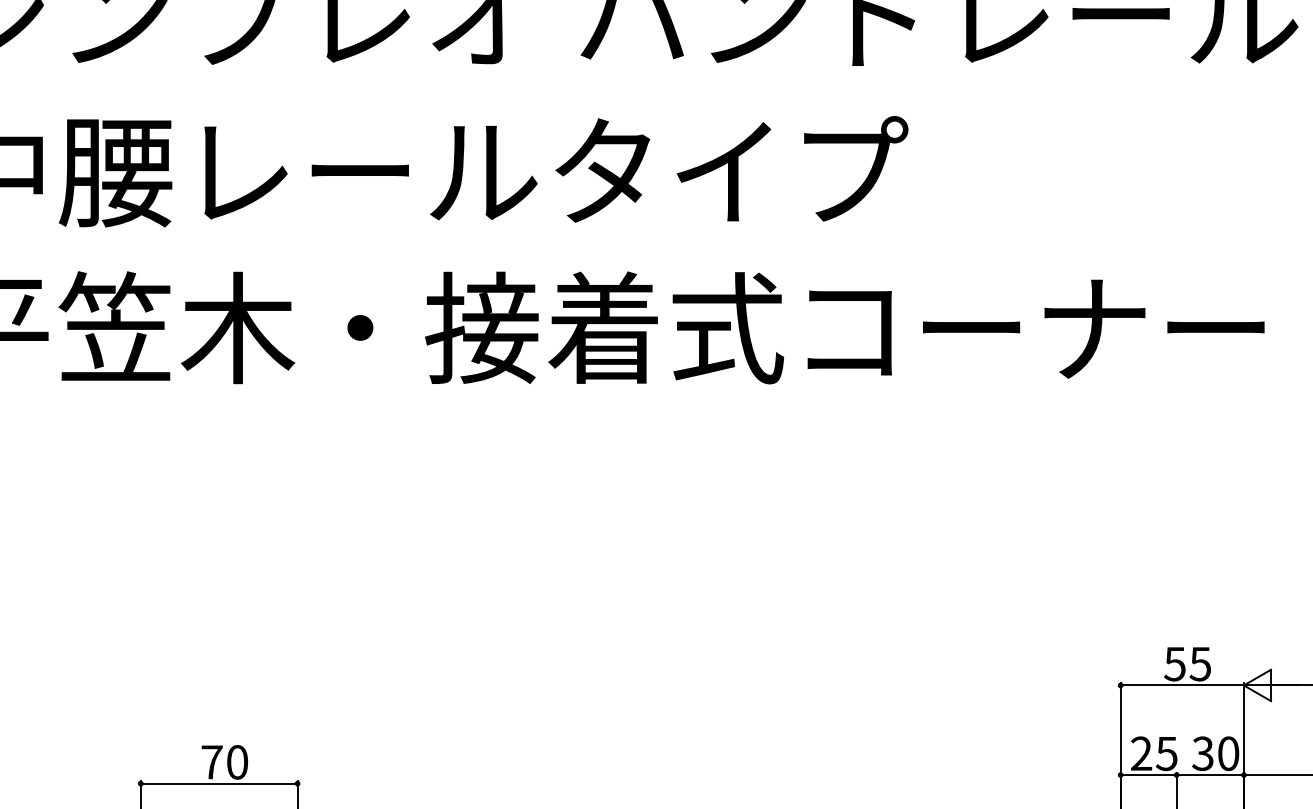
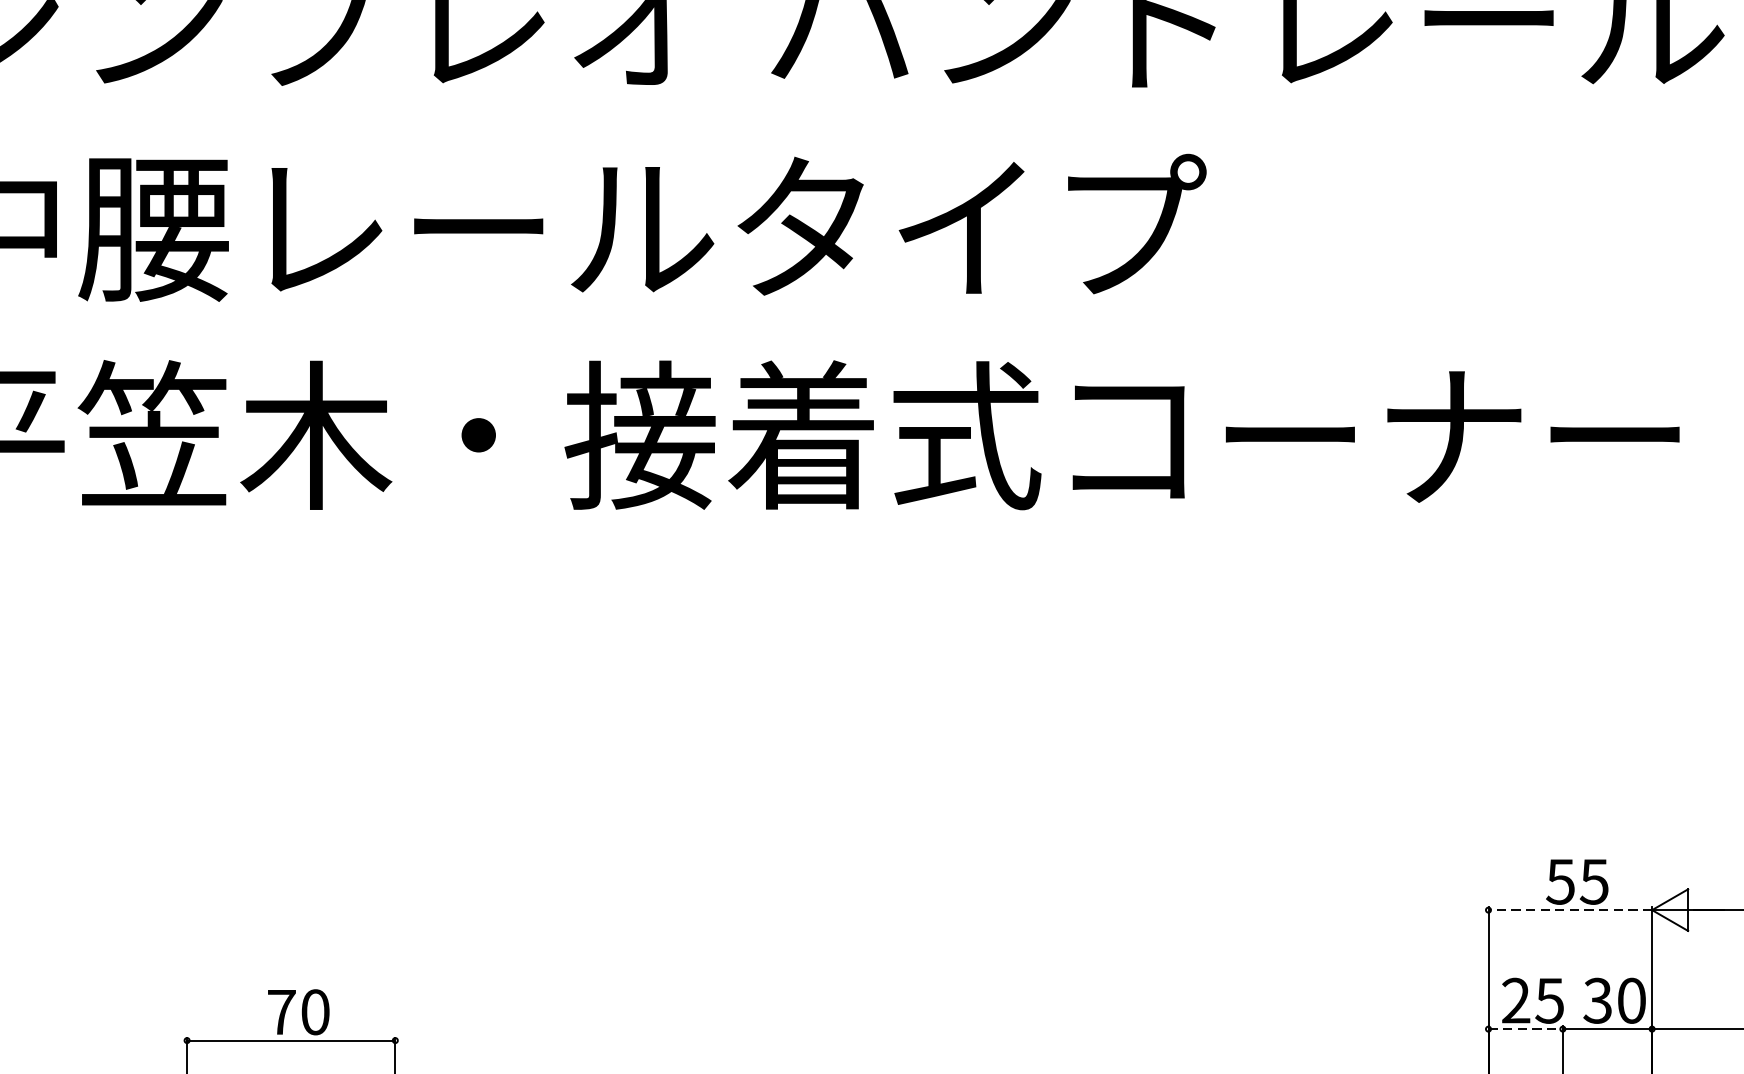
line: (1182, 685) -> (1570, 910), solid -> dashed
line: (1148, 775) -> (1525, 1029), solid -> dashed

